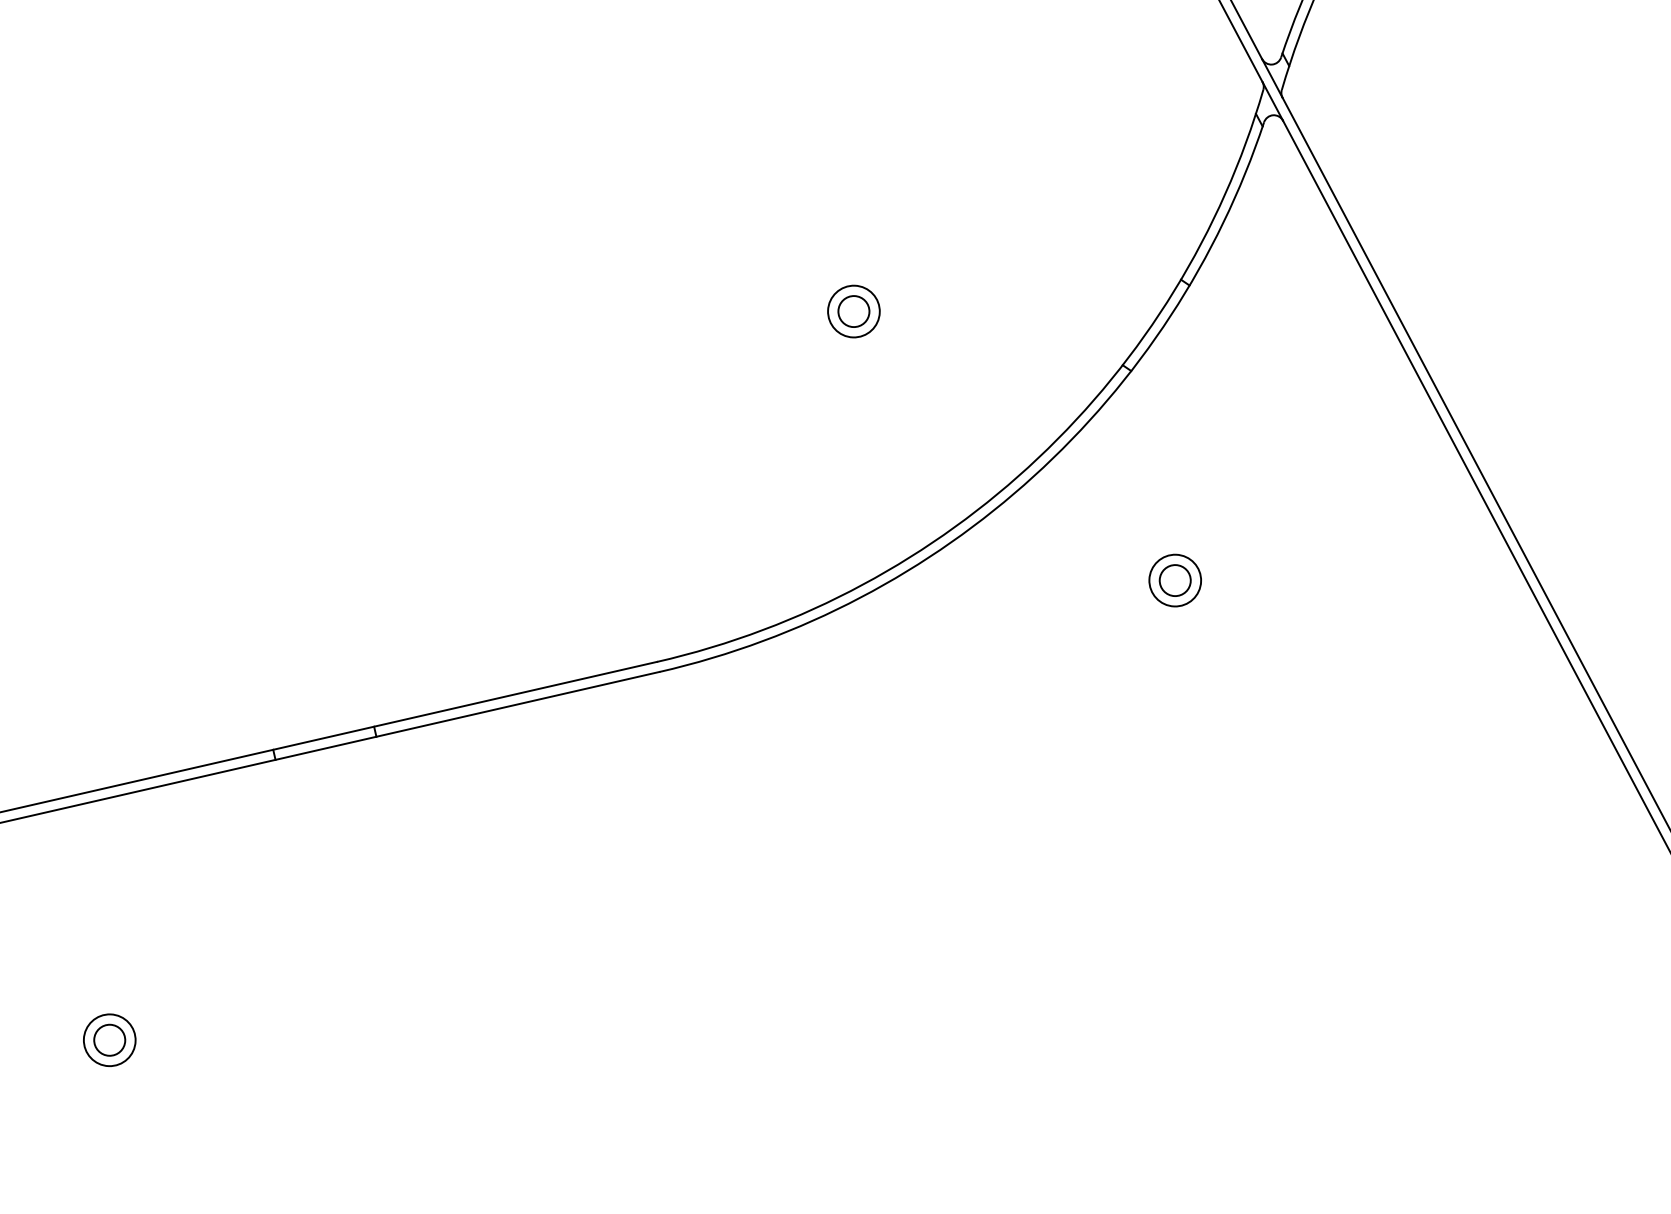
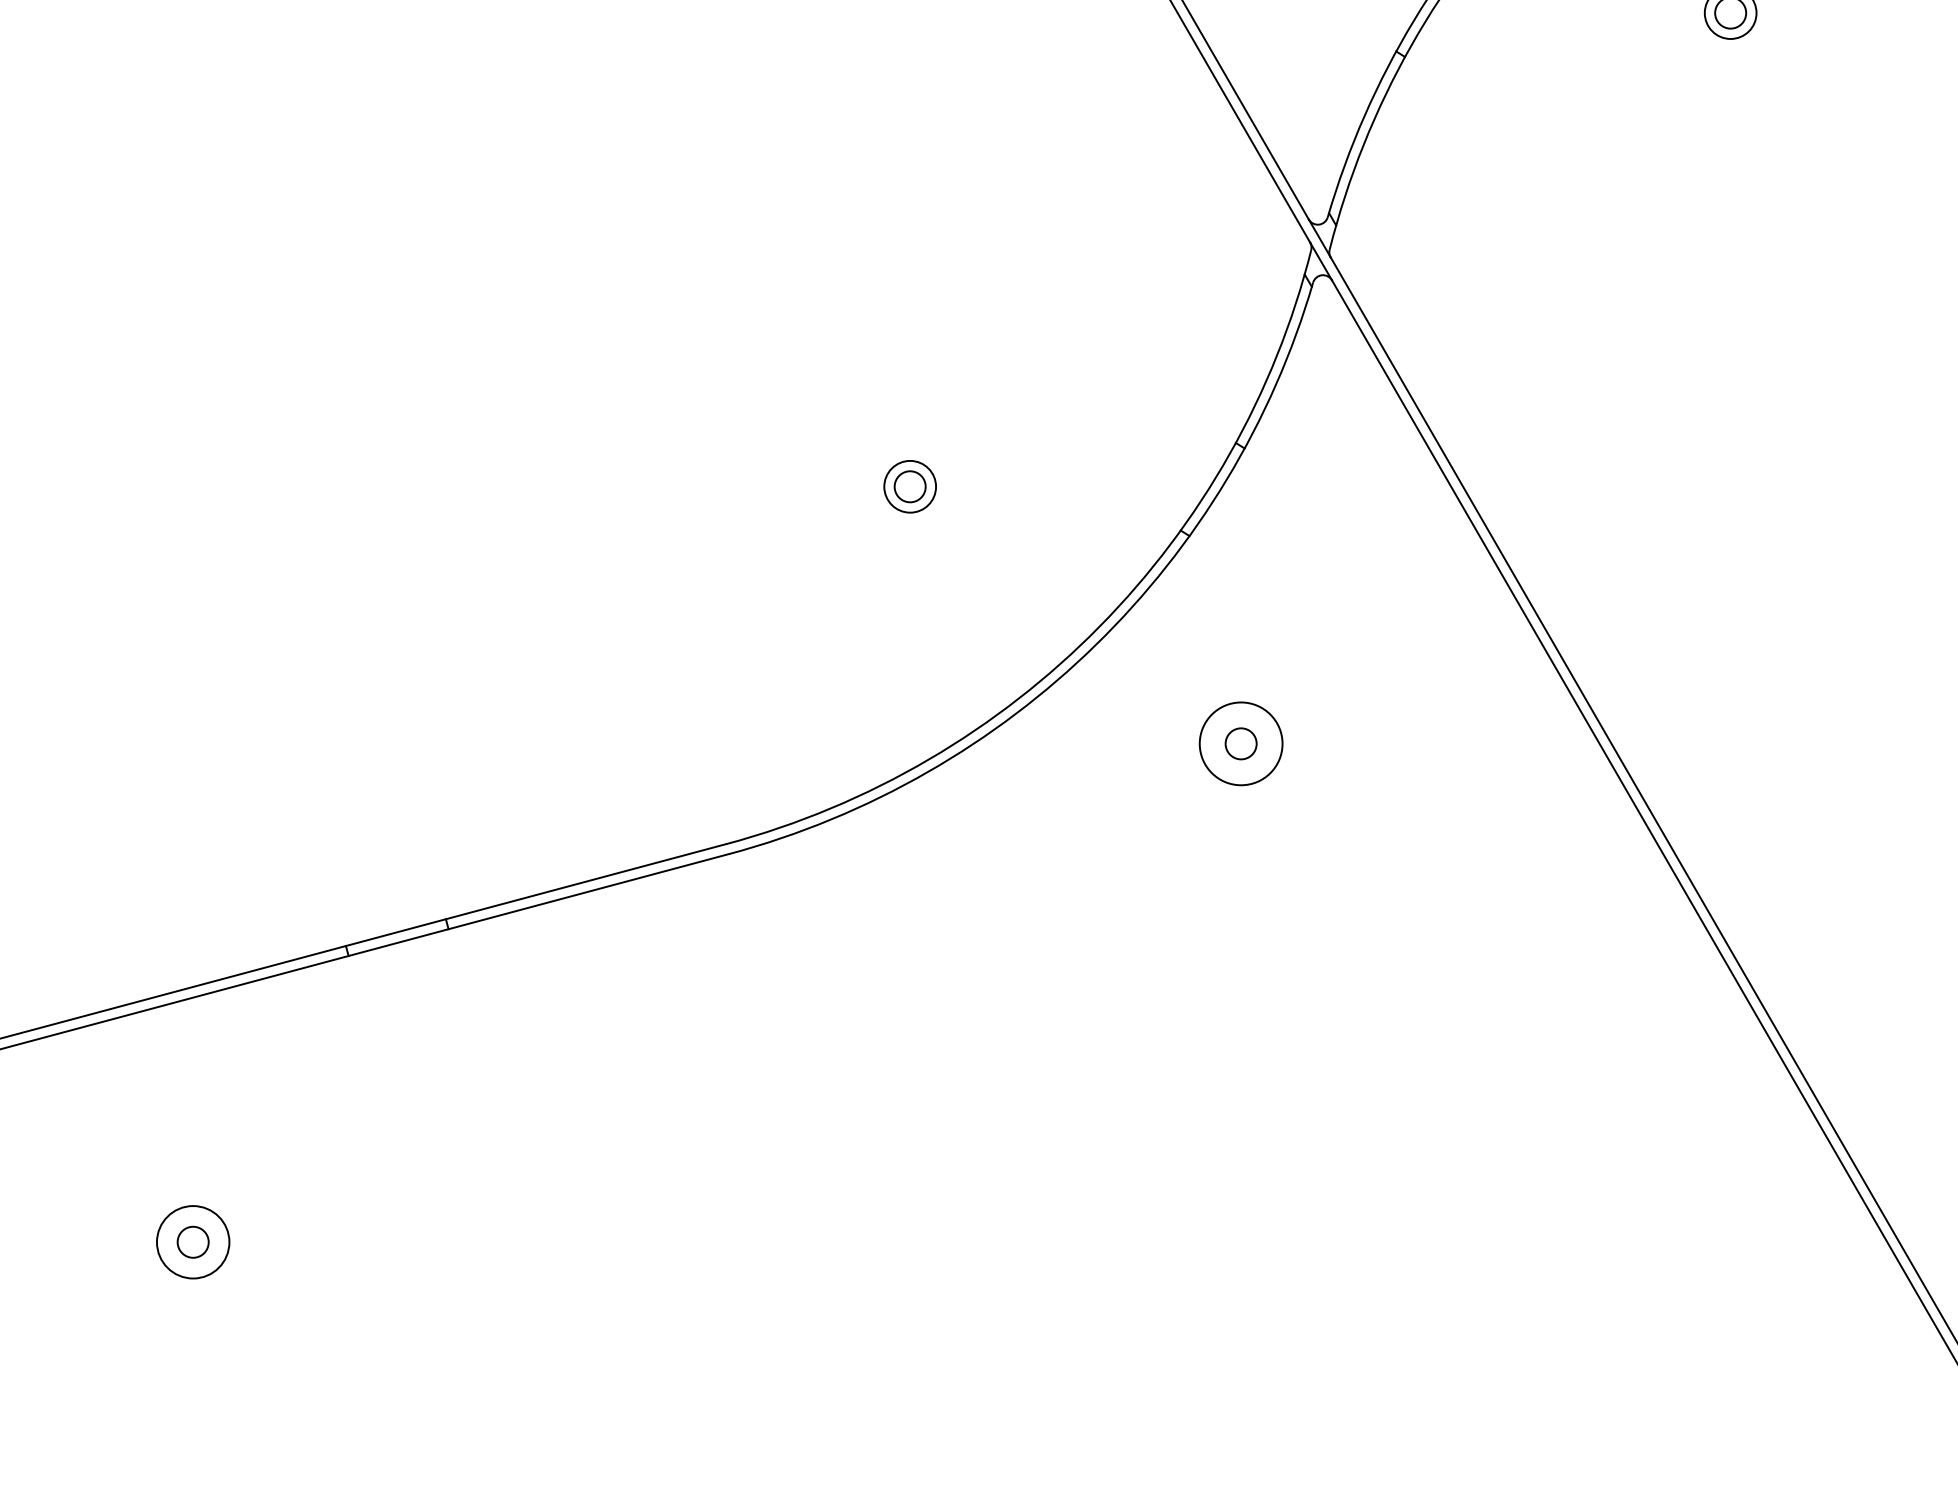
circle: (1175, 580) -> (1241, 743), size x1.6
circle: (110, 1040) -> (193, 1242), size x1.4

